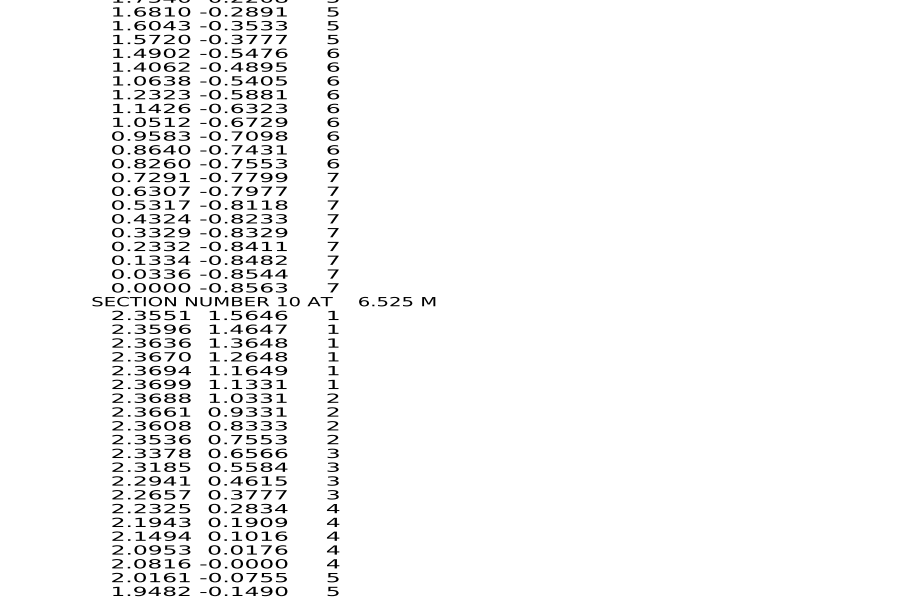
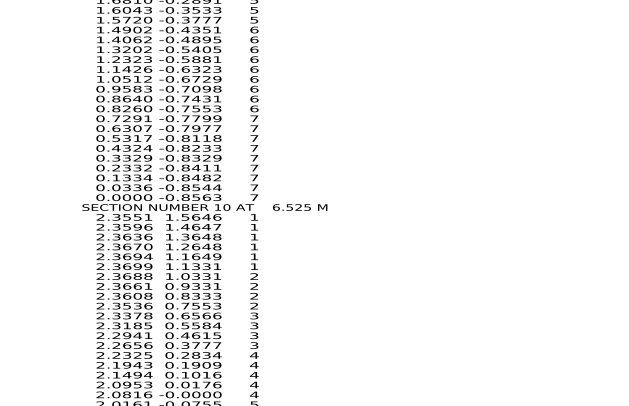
text: (259, 52) -> (201, 29), -0.5476 -> -0.4351
text: (162, 80) -> (132, 49), 1.0638 -> 1.3202
text: (184, 494) -> (148, 345), 2.2657 -> 2.2656

